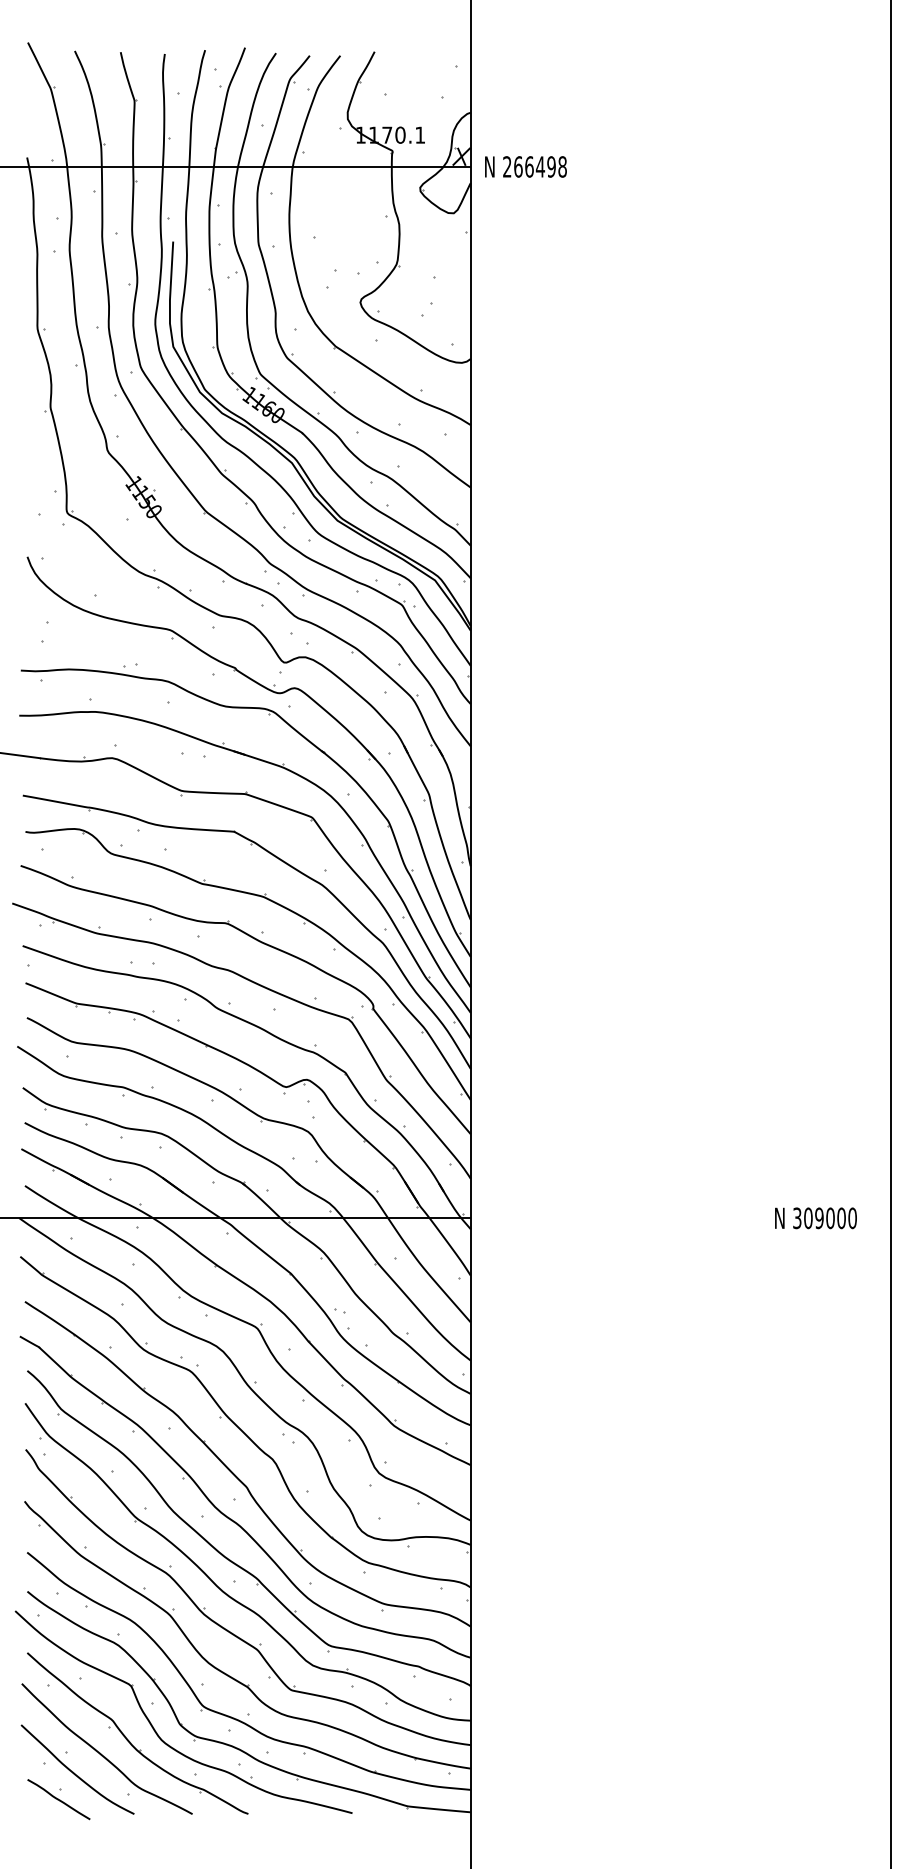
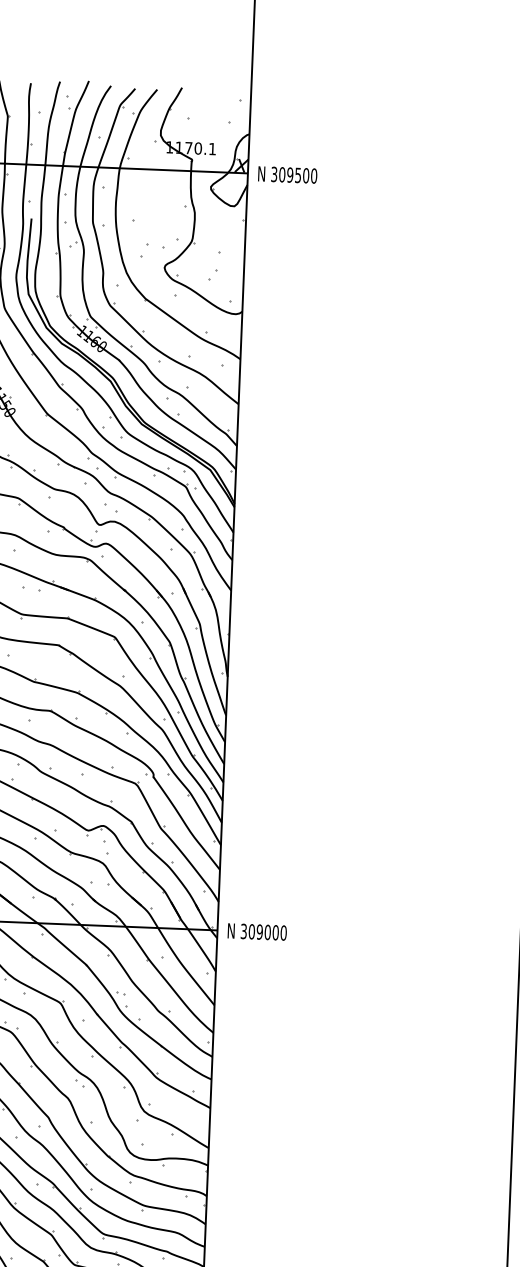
text: (534, 166) -> (293, 174), 266498 -> 309500
text: (815, 1218) -> (256, 932), moved

